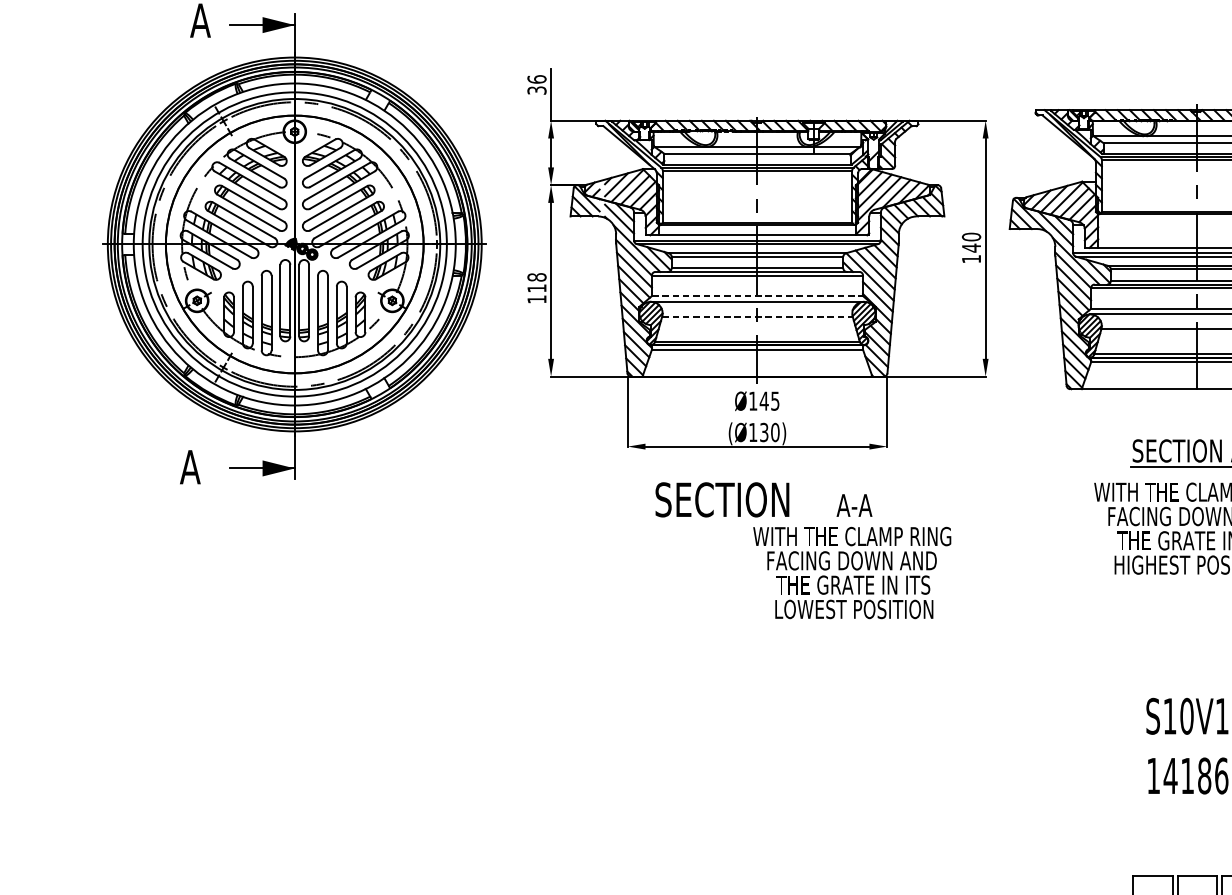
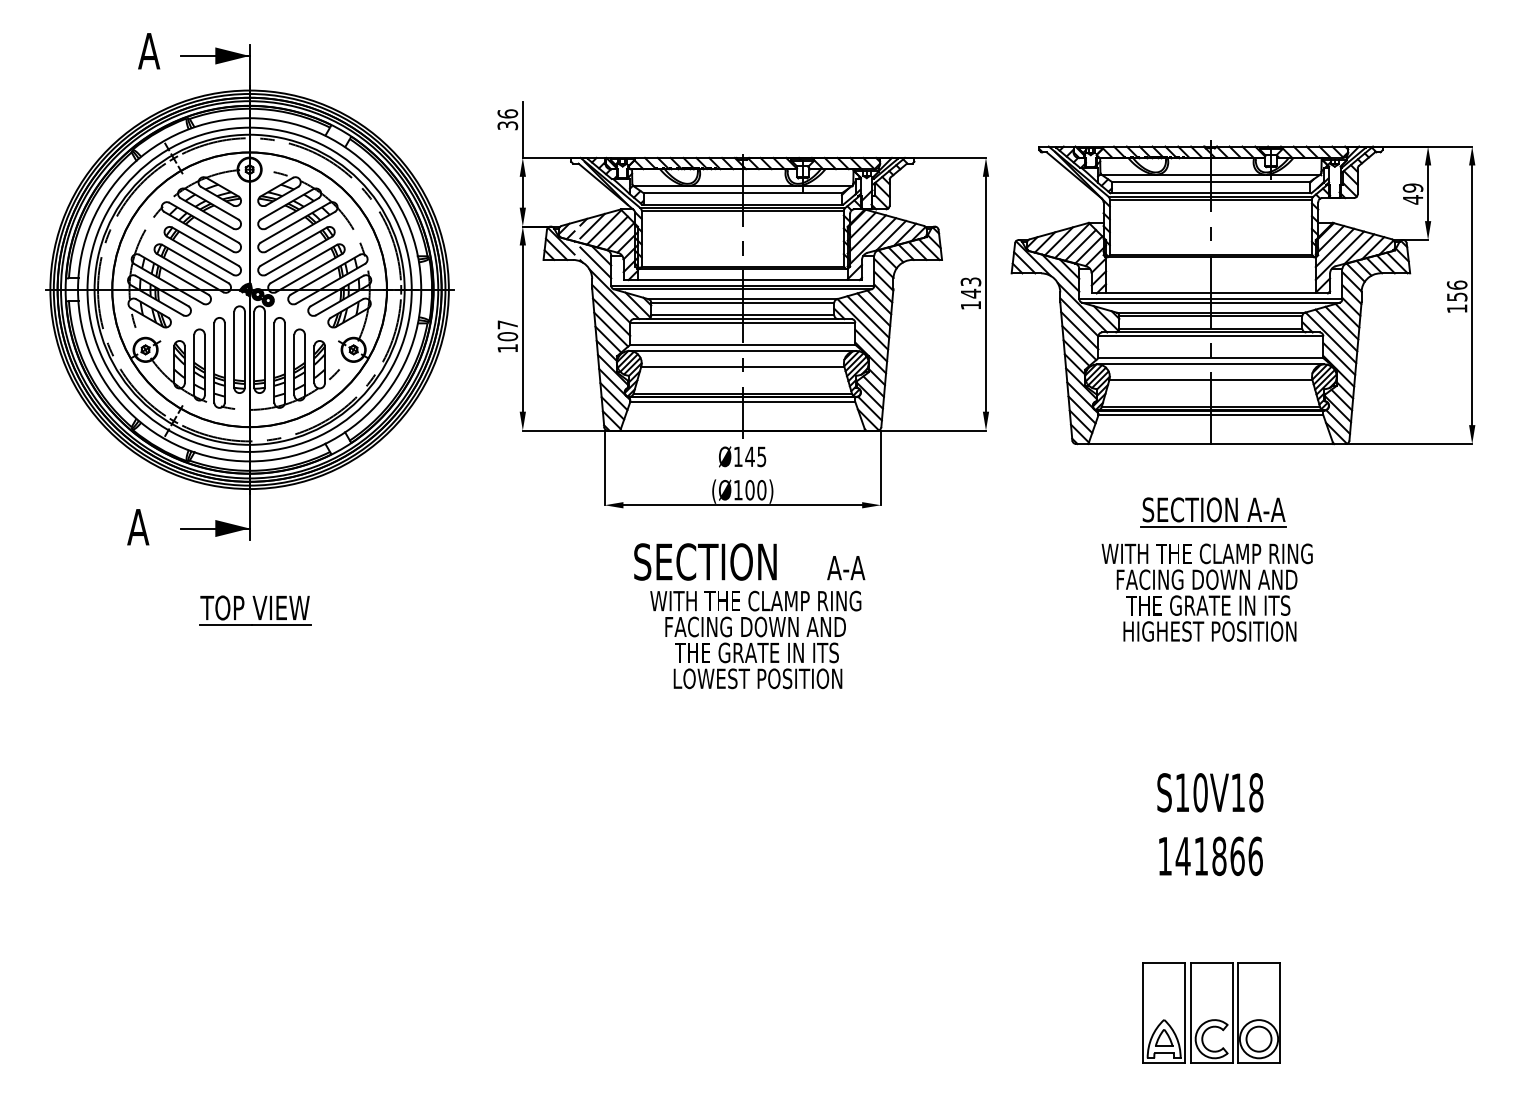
text: (971, 236) -> (970, 281), 140 -> 143
text: (536, 282) -> (507, 330), 118 -> 107
line: (758, 295) -> (743, 344), dashed -> solid
line: (757, 316) -> (742, 366), dashed -> solid
text: (763, 432) -> (749, 490), (Ø130) -> (Ø100)
part: (300, 545) -> (255, 610), added
text: (851, 572) -> (755, 639), moved

